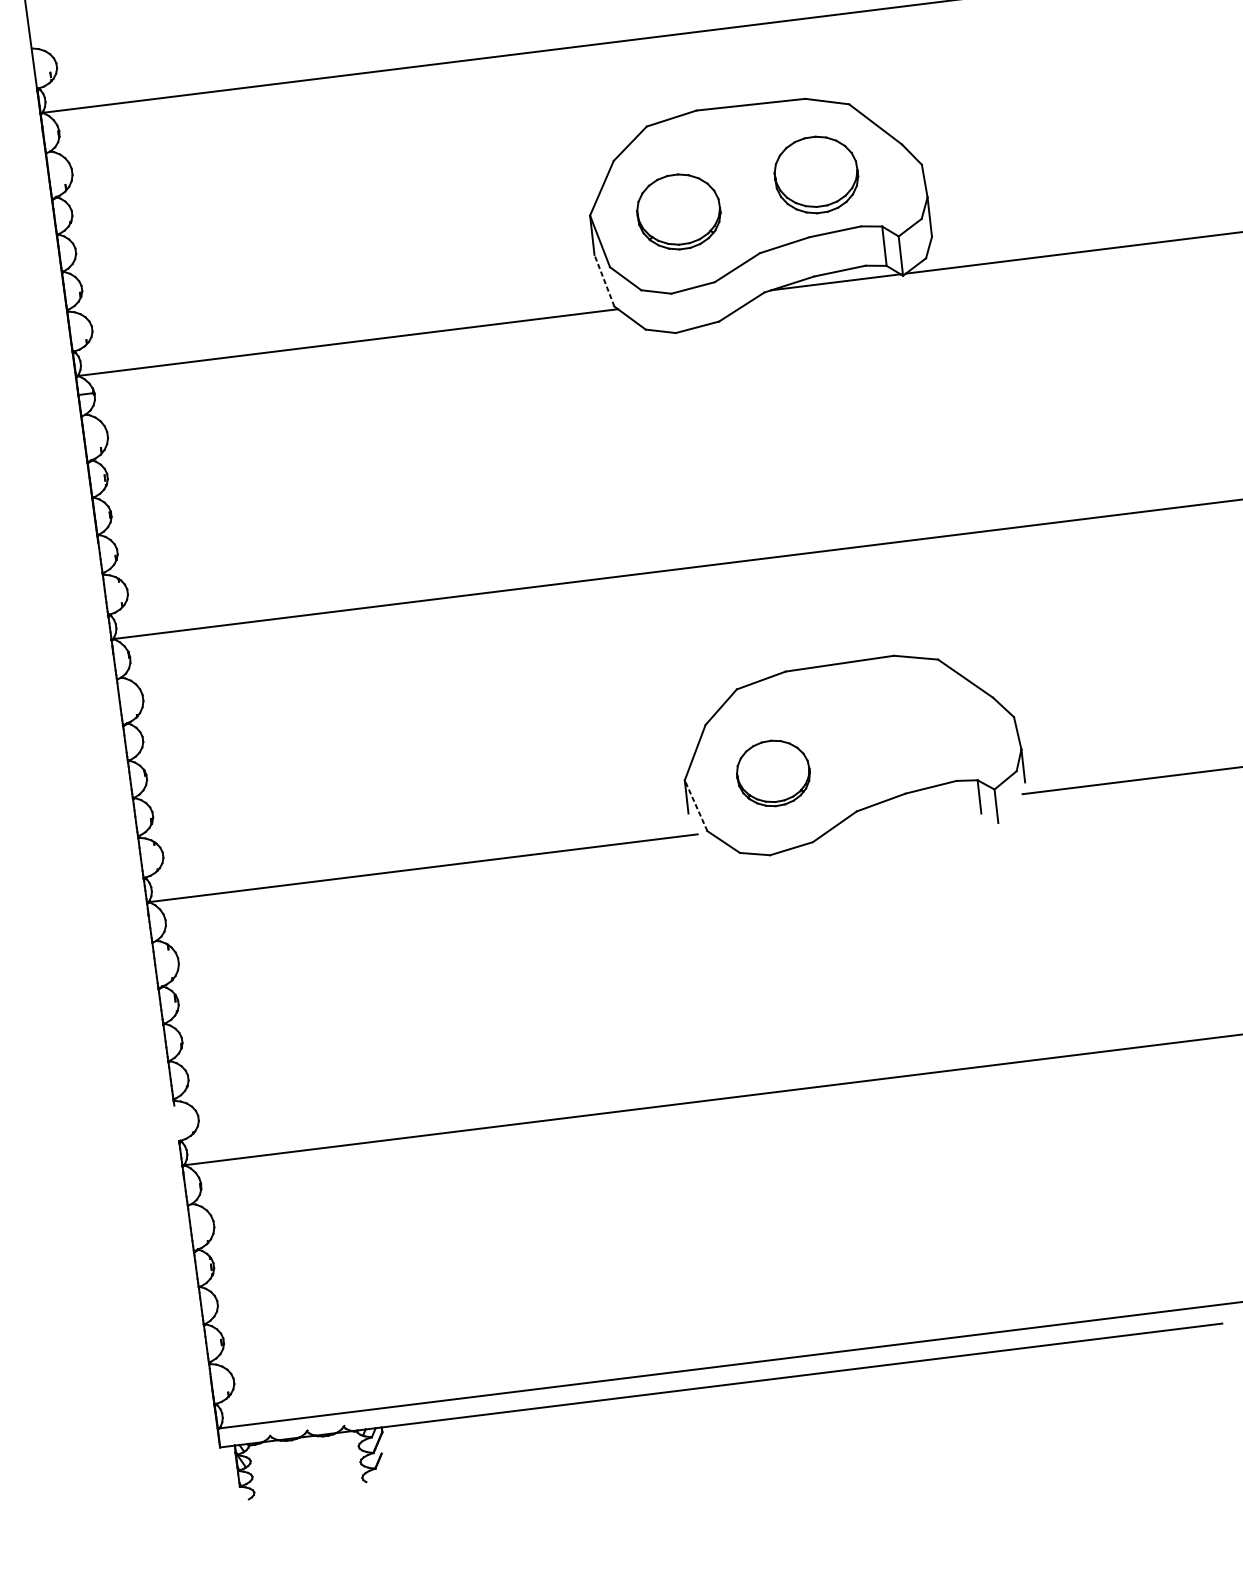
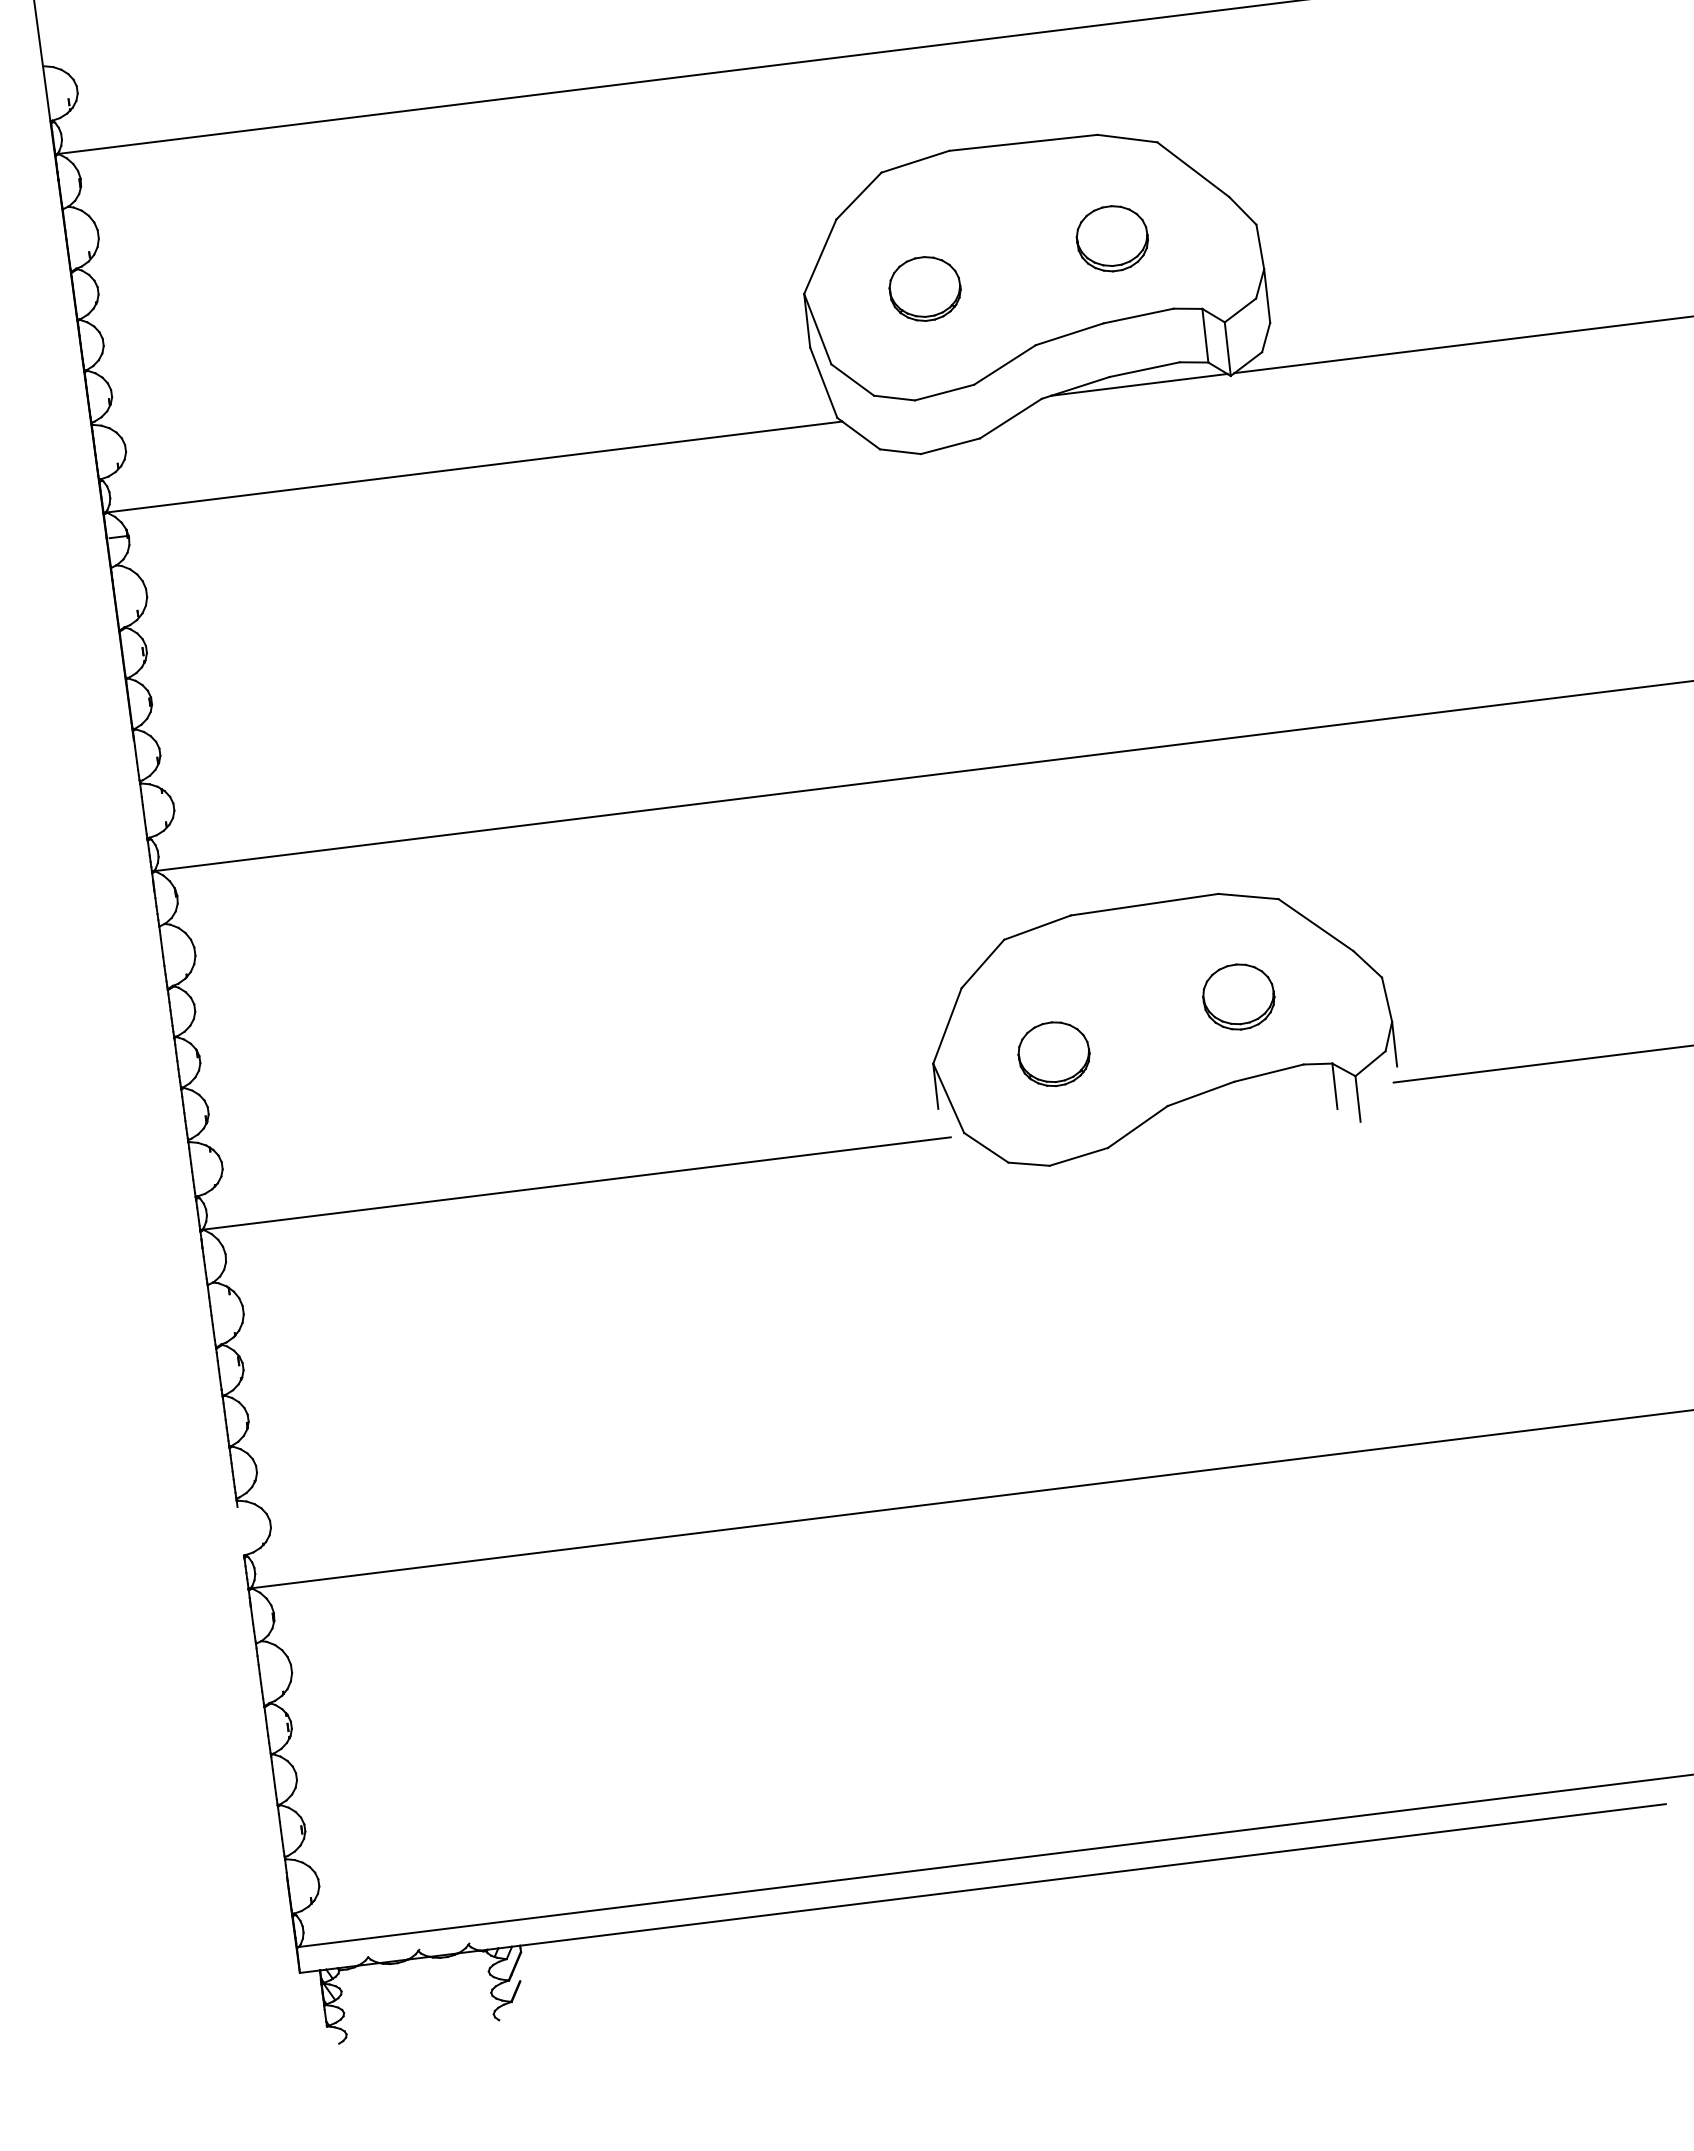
part: (815, 174) -> (1111, 238), size x0.62
part: (678, 211) -> (924, 288), size x0.62
line: (604, 280) -> (823, 382), dashed -> solid
part: (908, 731) -> (1238, 996), added
part: (773, 772) -> (1053, 1053), size x0.71
line: (695, 805) -> (948, 1098), dashed -> solid

